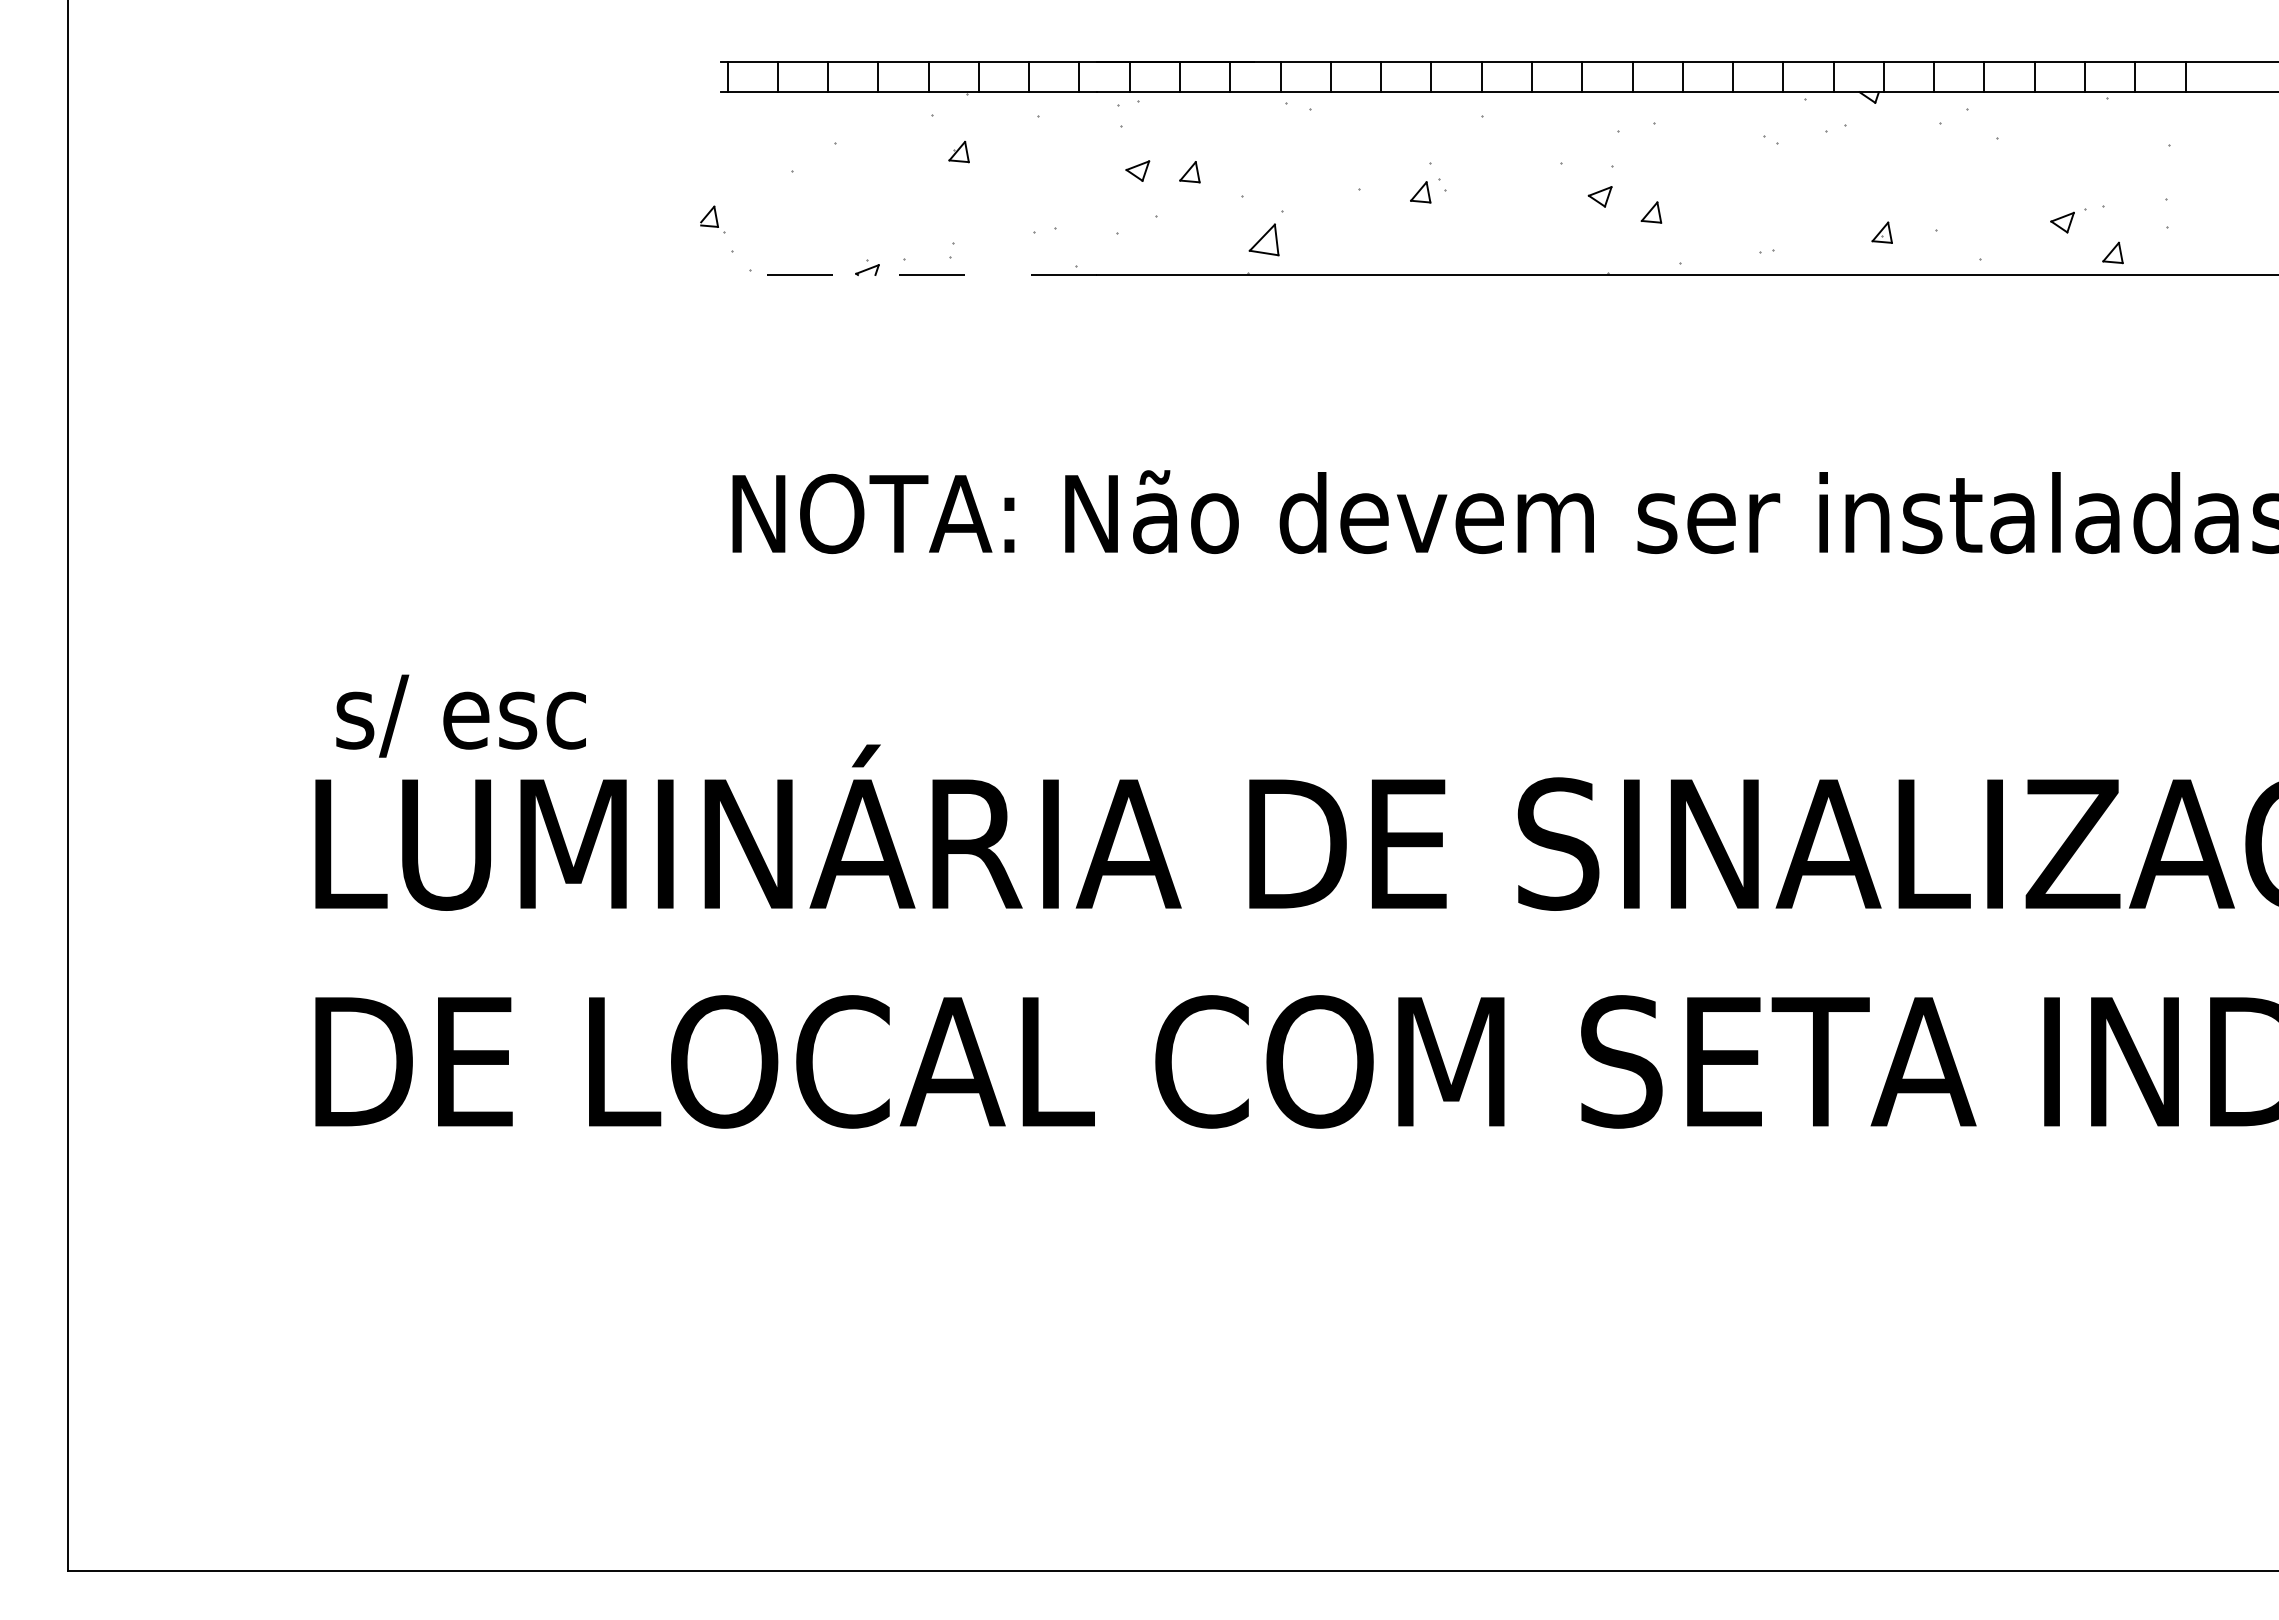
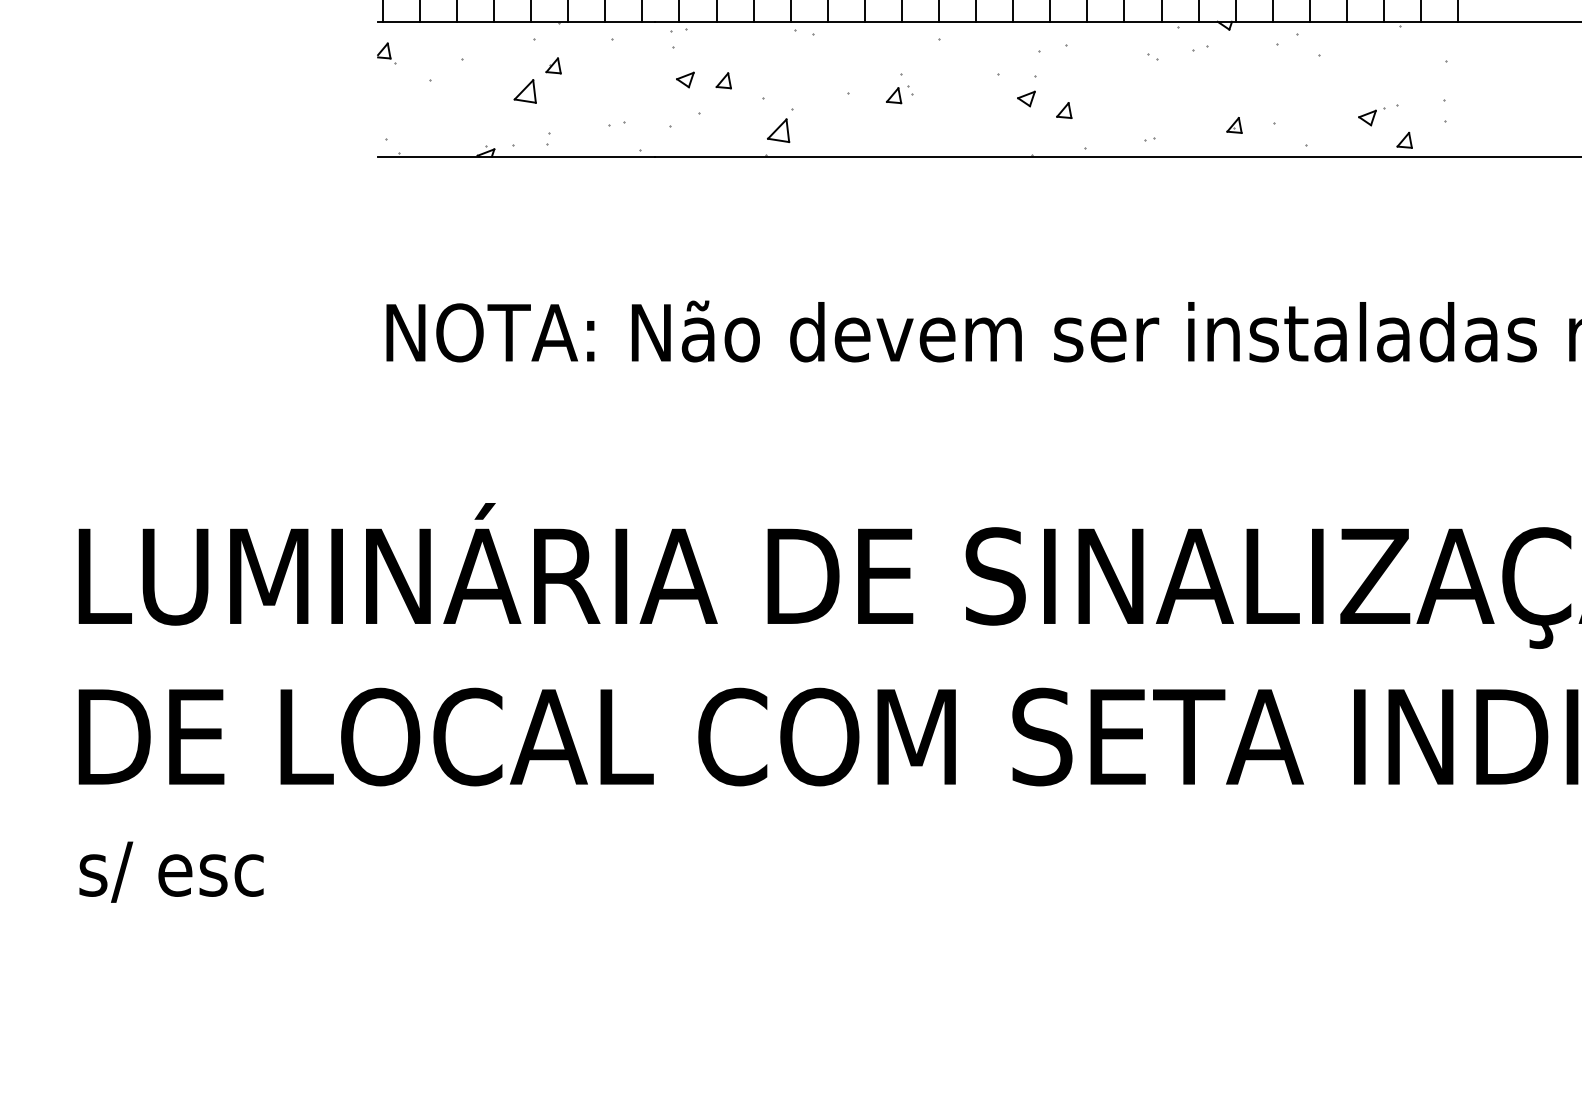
part: (920, 186) -> (525, 91), added
part: (712, 219) -> (386, 53), moved
line: (908, 275) -> (516, 157), dashed -> solid
text: (460, 715) -> (171, 871), moved

